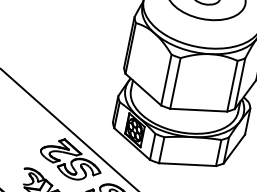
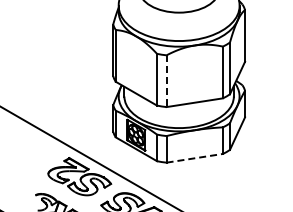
line: (175, 83) -> (166, 81), solid -> dashed
line: (187, 164) -> (194, 158), solid -> dashed

